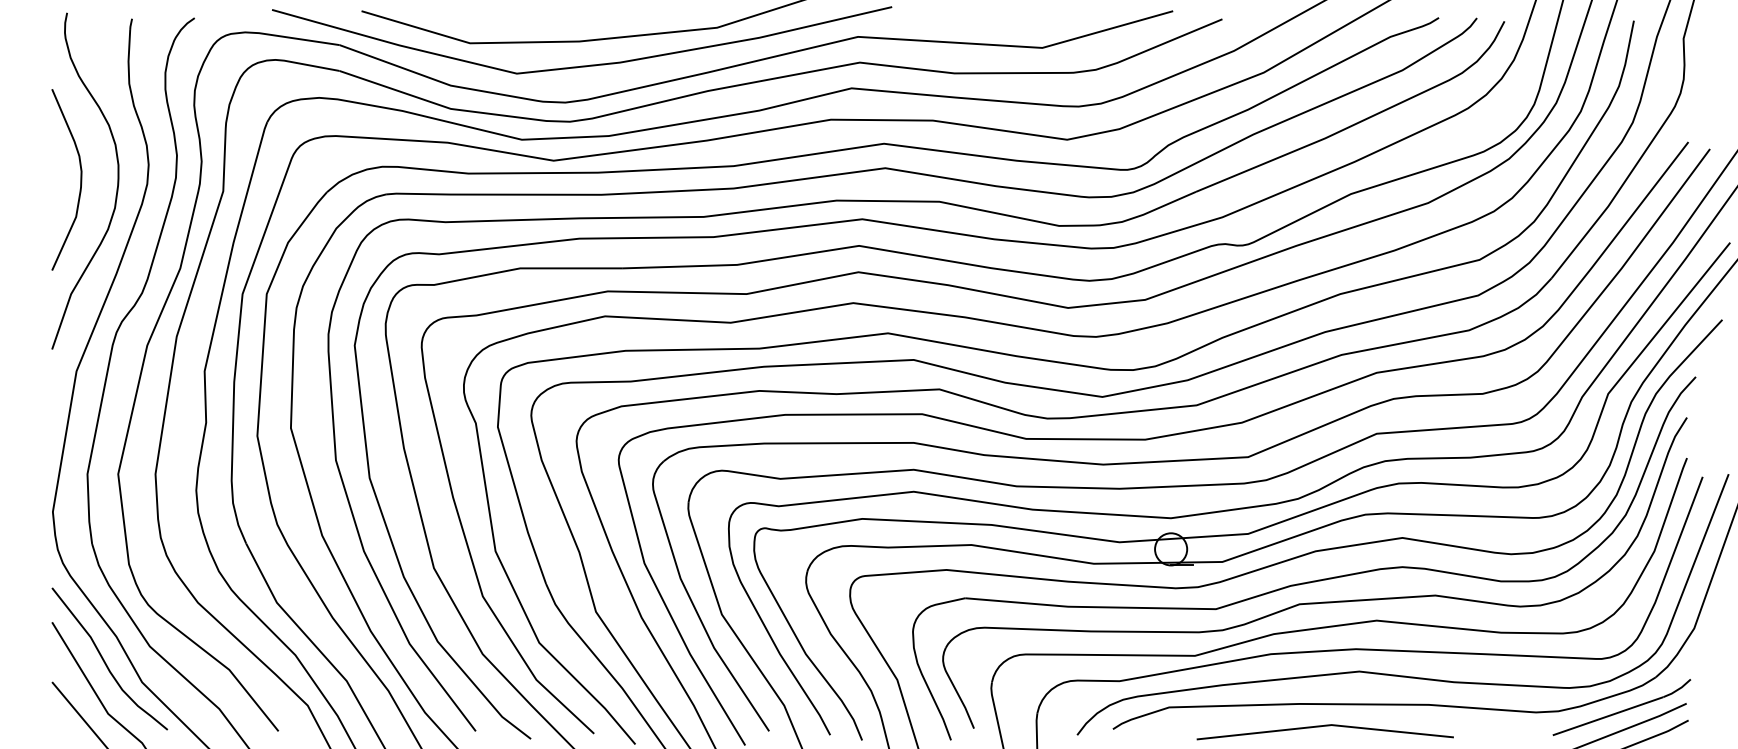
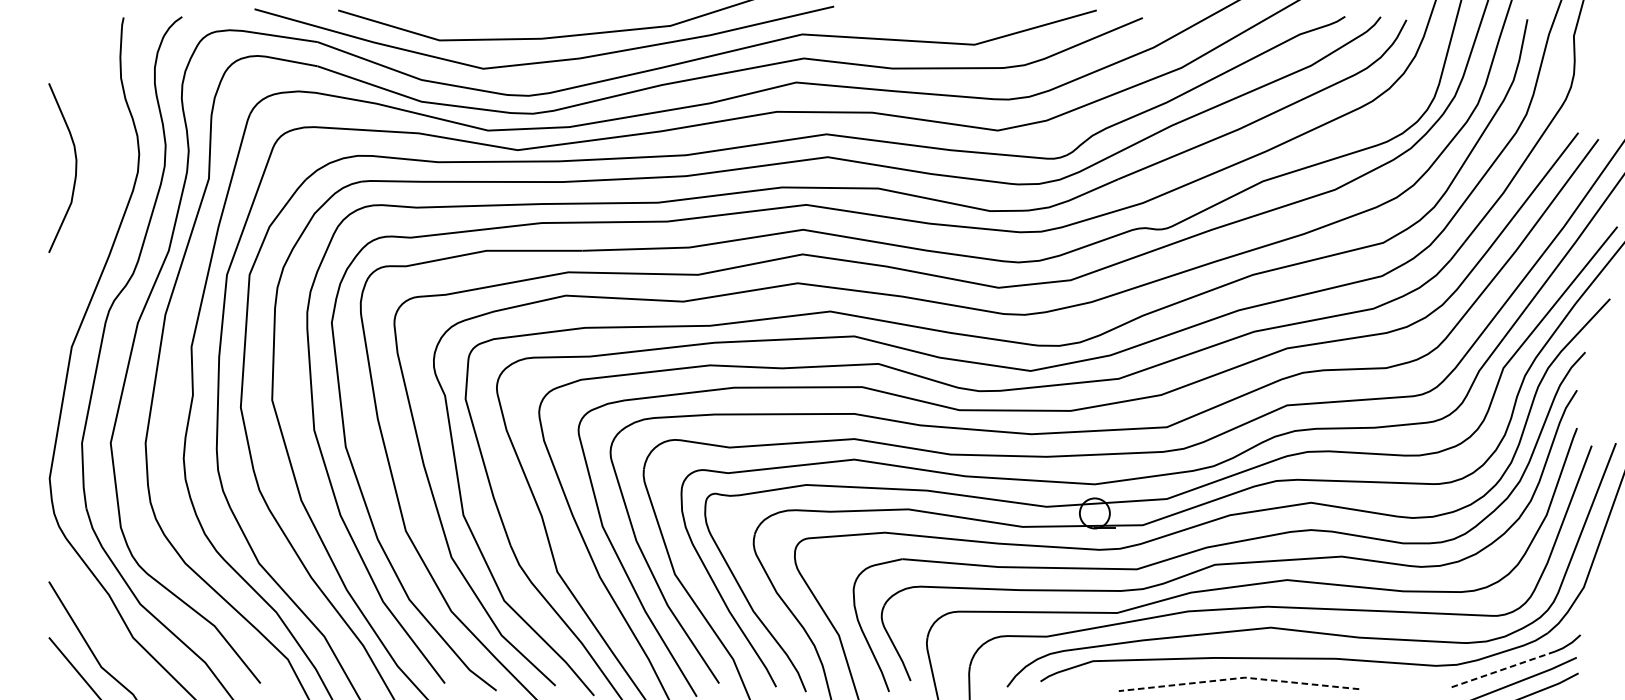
curve: (117, 180) -> (110, 168), removed
curve: (105, 661) -> (98, 618), removed
line: (1608, 716) -> (1503, 669), solid -> dashed
line: (1325, 725) -> (1239, 678), solid -> dashed

